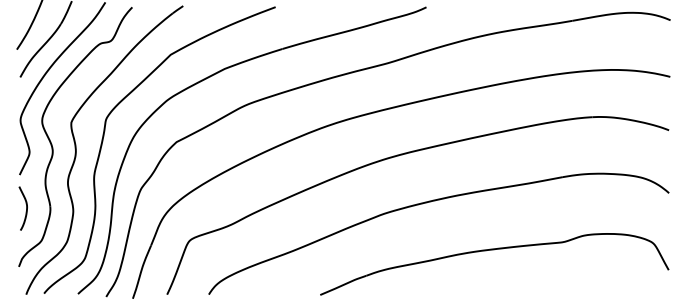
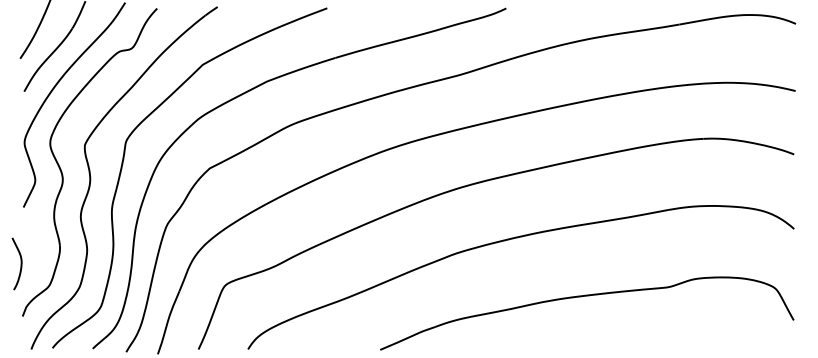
curve: (26, 208) -> (20, 263), moved

